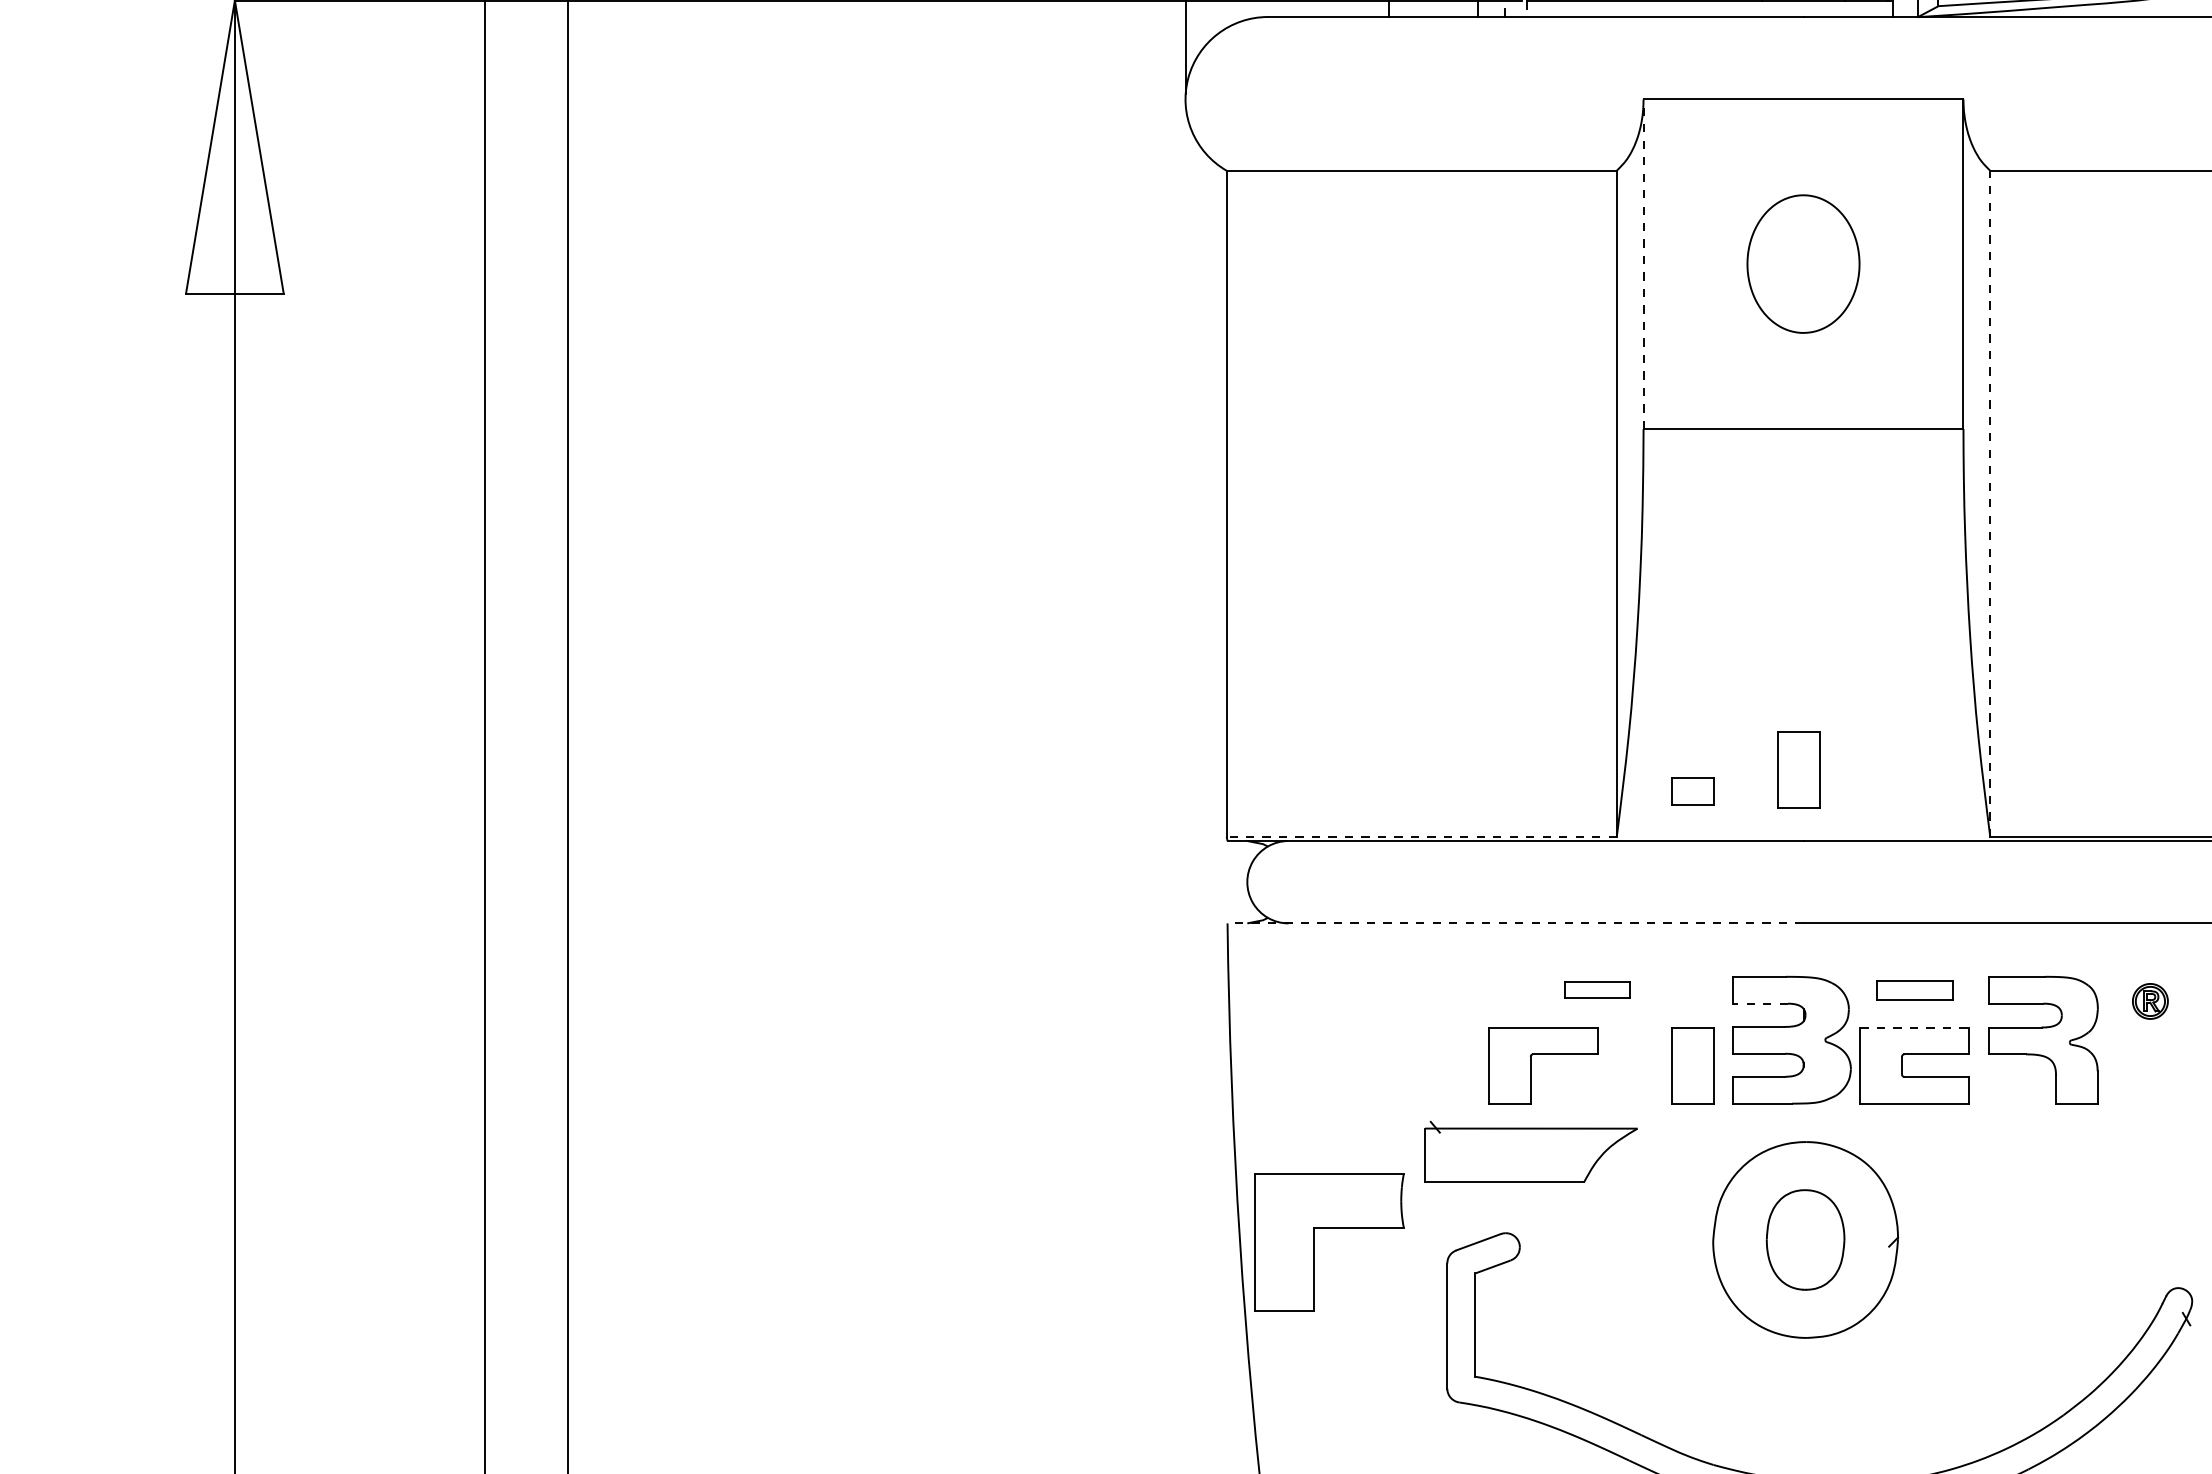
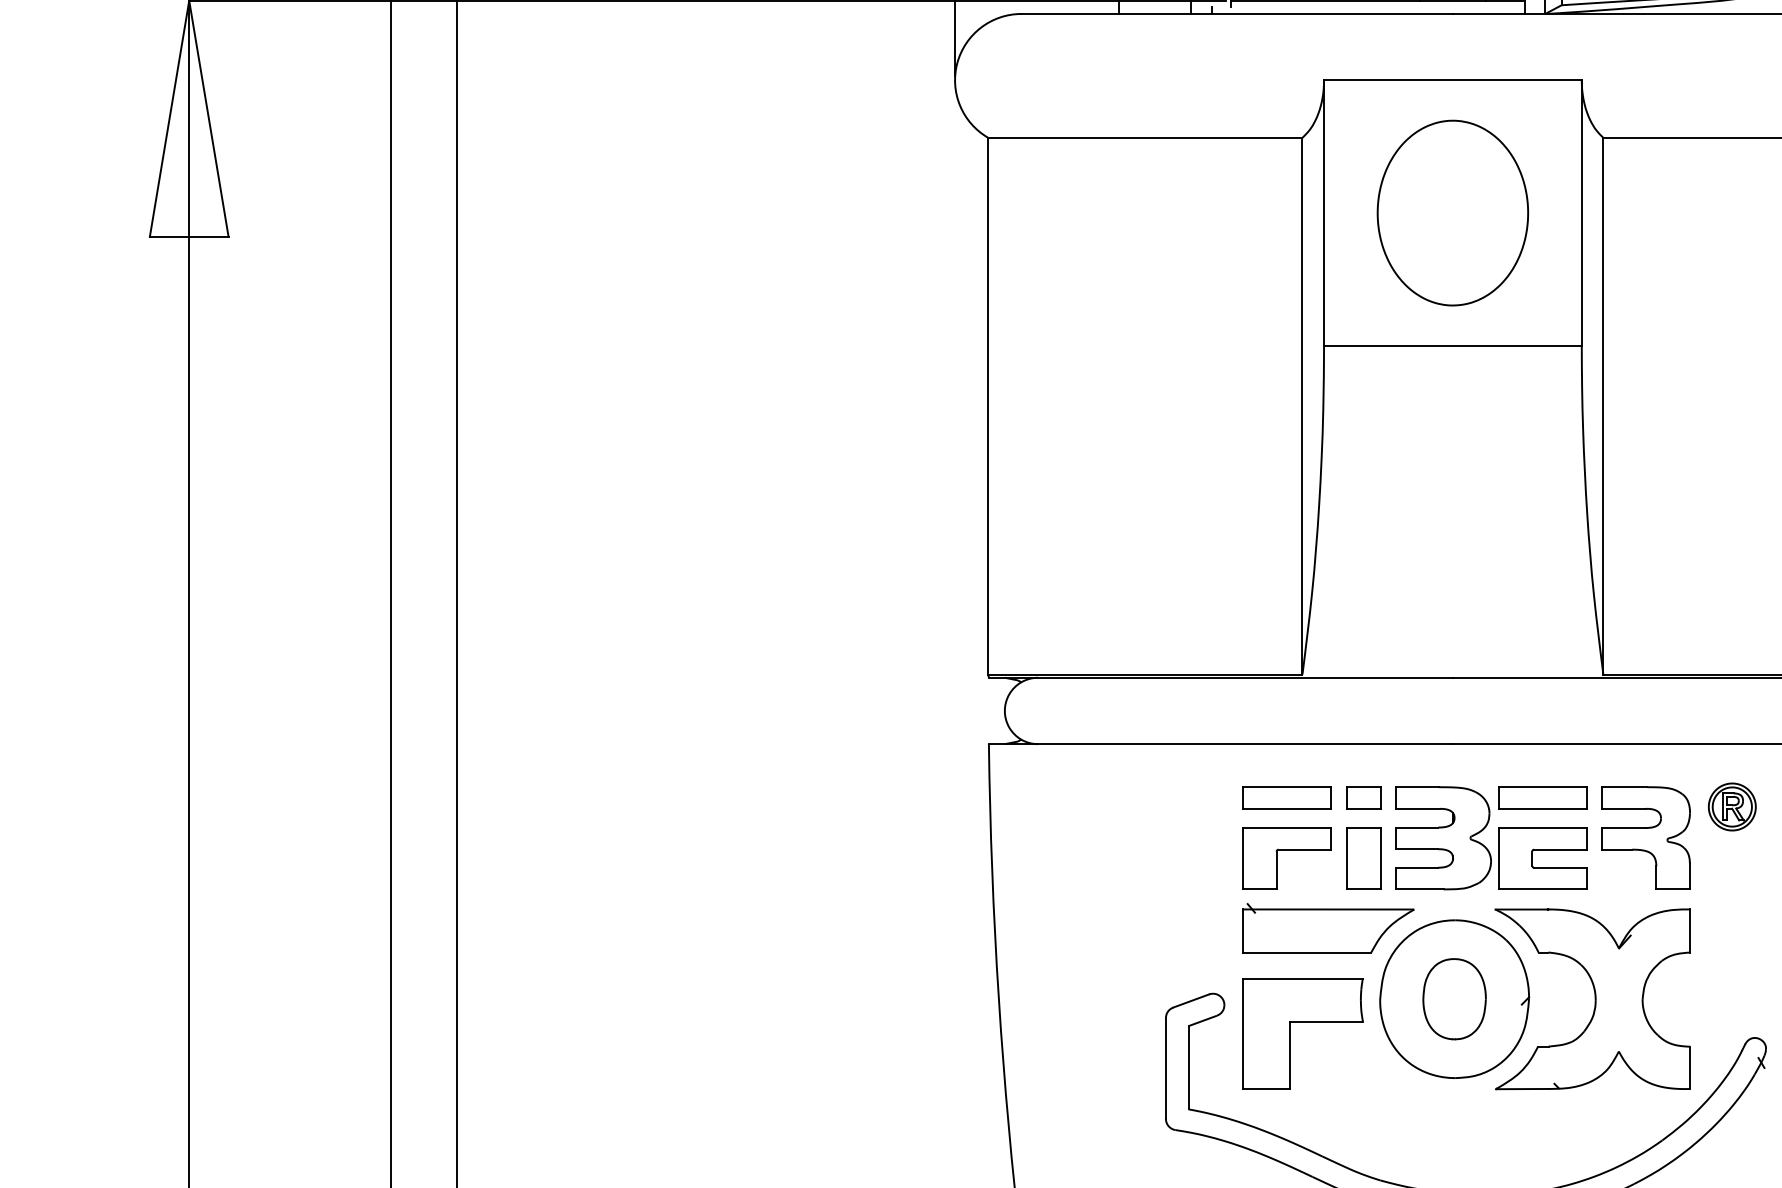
part: (1803, 263) -> (1452, 212), size x1.67
line: (1643, 264) -> (1324, 213), dashed -> solid
line: (1990, 503) -> (1603, 405), dashed -> solid
part: (1798, 769) -> (1448, 620), removed
part: (1692, 791) -> (1363, 798), moved
line: (1421, 836) -> (1145, 674), dashed -> solid
line: (1515, 923) -> (1220, 744), dashed -> solid
part: (1597, 990) -> (1286, 798), size x1.67
part: (1914, 990) -> (1542, 798), size x1.43
part: (2150, 1001) -> (1732, 807), size x1.67
line: (1760, 1003) -> (1418, 808), dashed -> solid
line: (1915, 1027) -> (1543, 828), dashed -> solid
part: (1543, 1054) -> (1286, 849), moved
part: (1530, 1151) -> (1328, 927), moved
part: (1329, 1228) -> (1303, 1022), moved
part: (1976, 1239) -> (1592, 998), added

